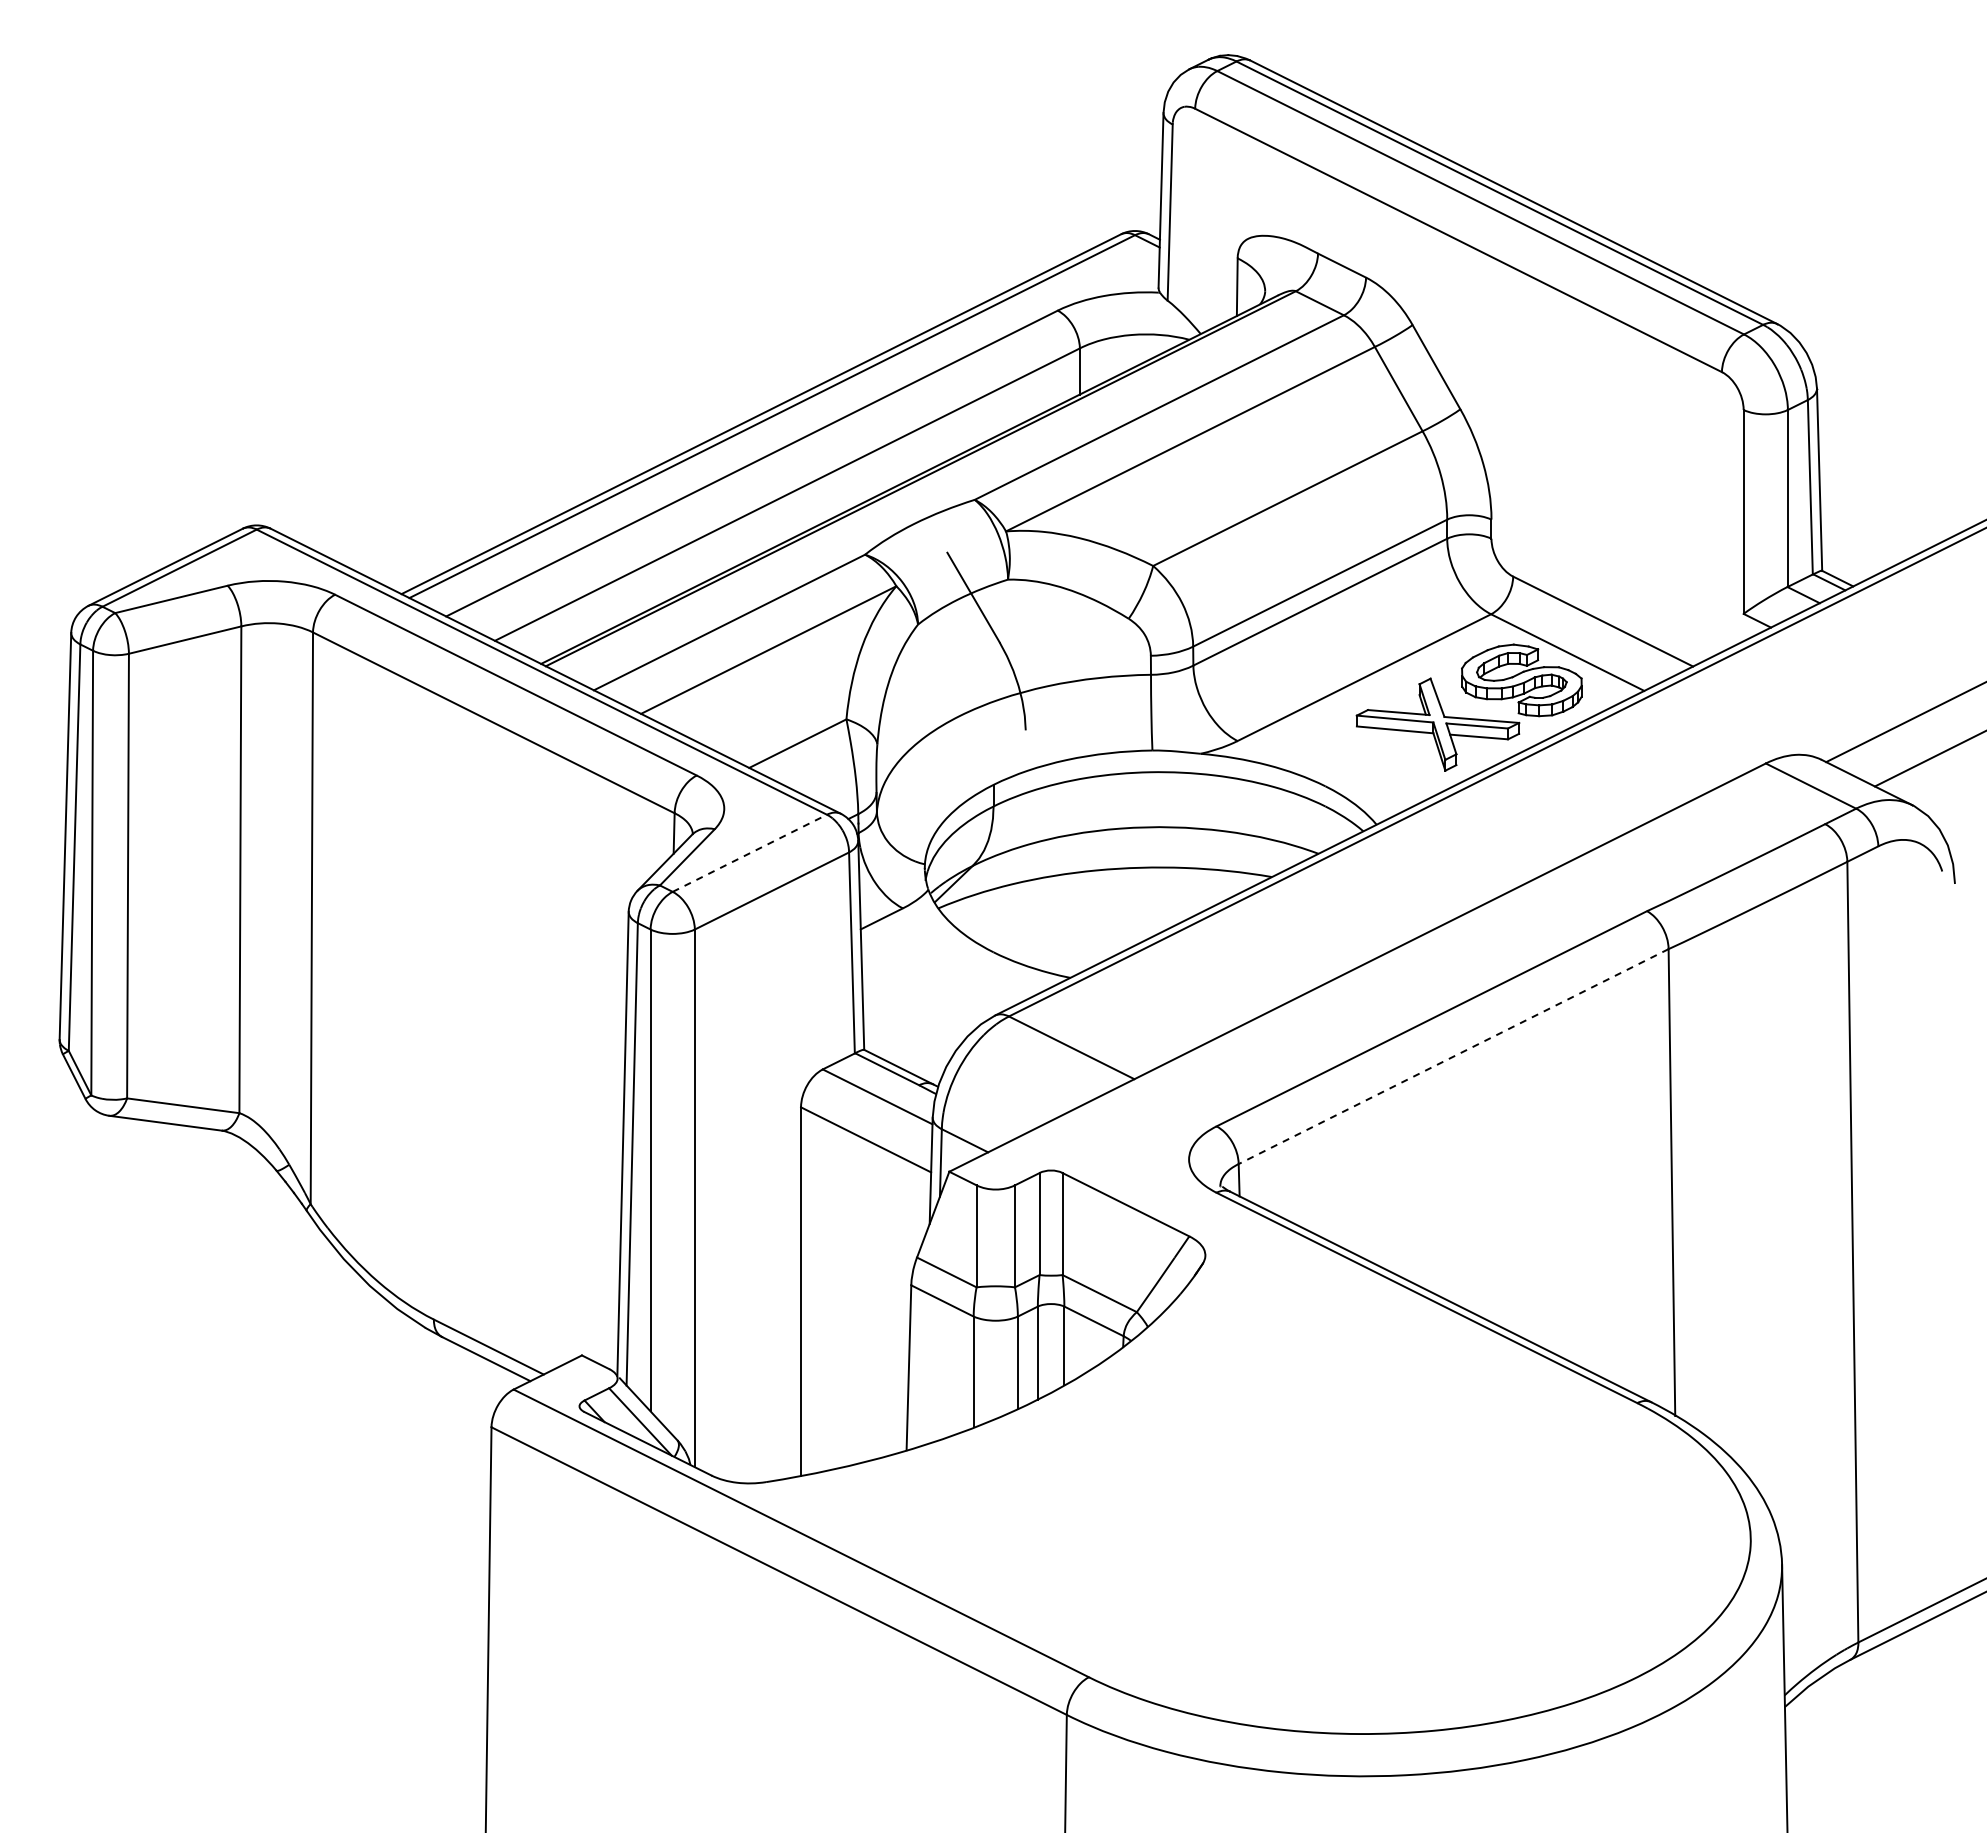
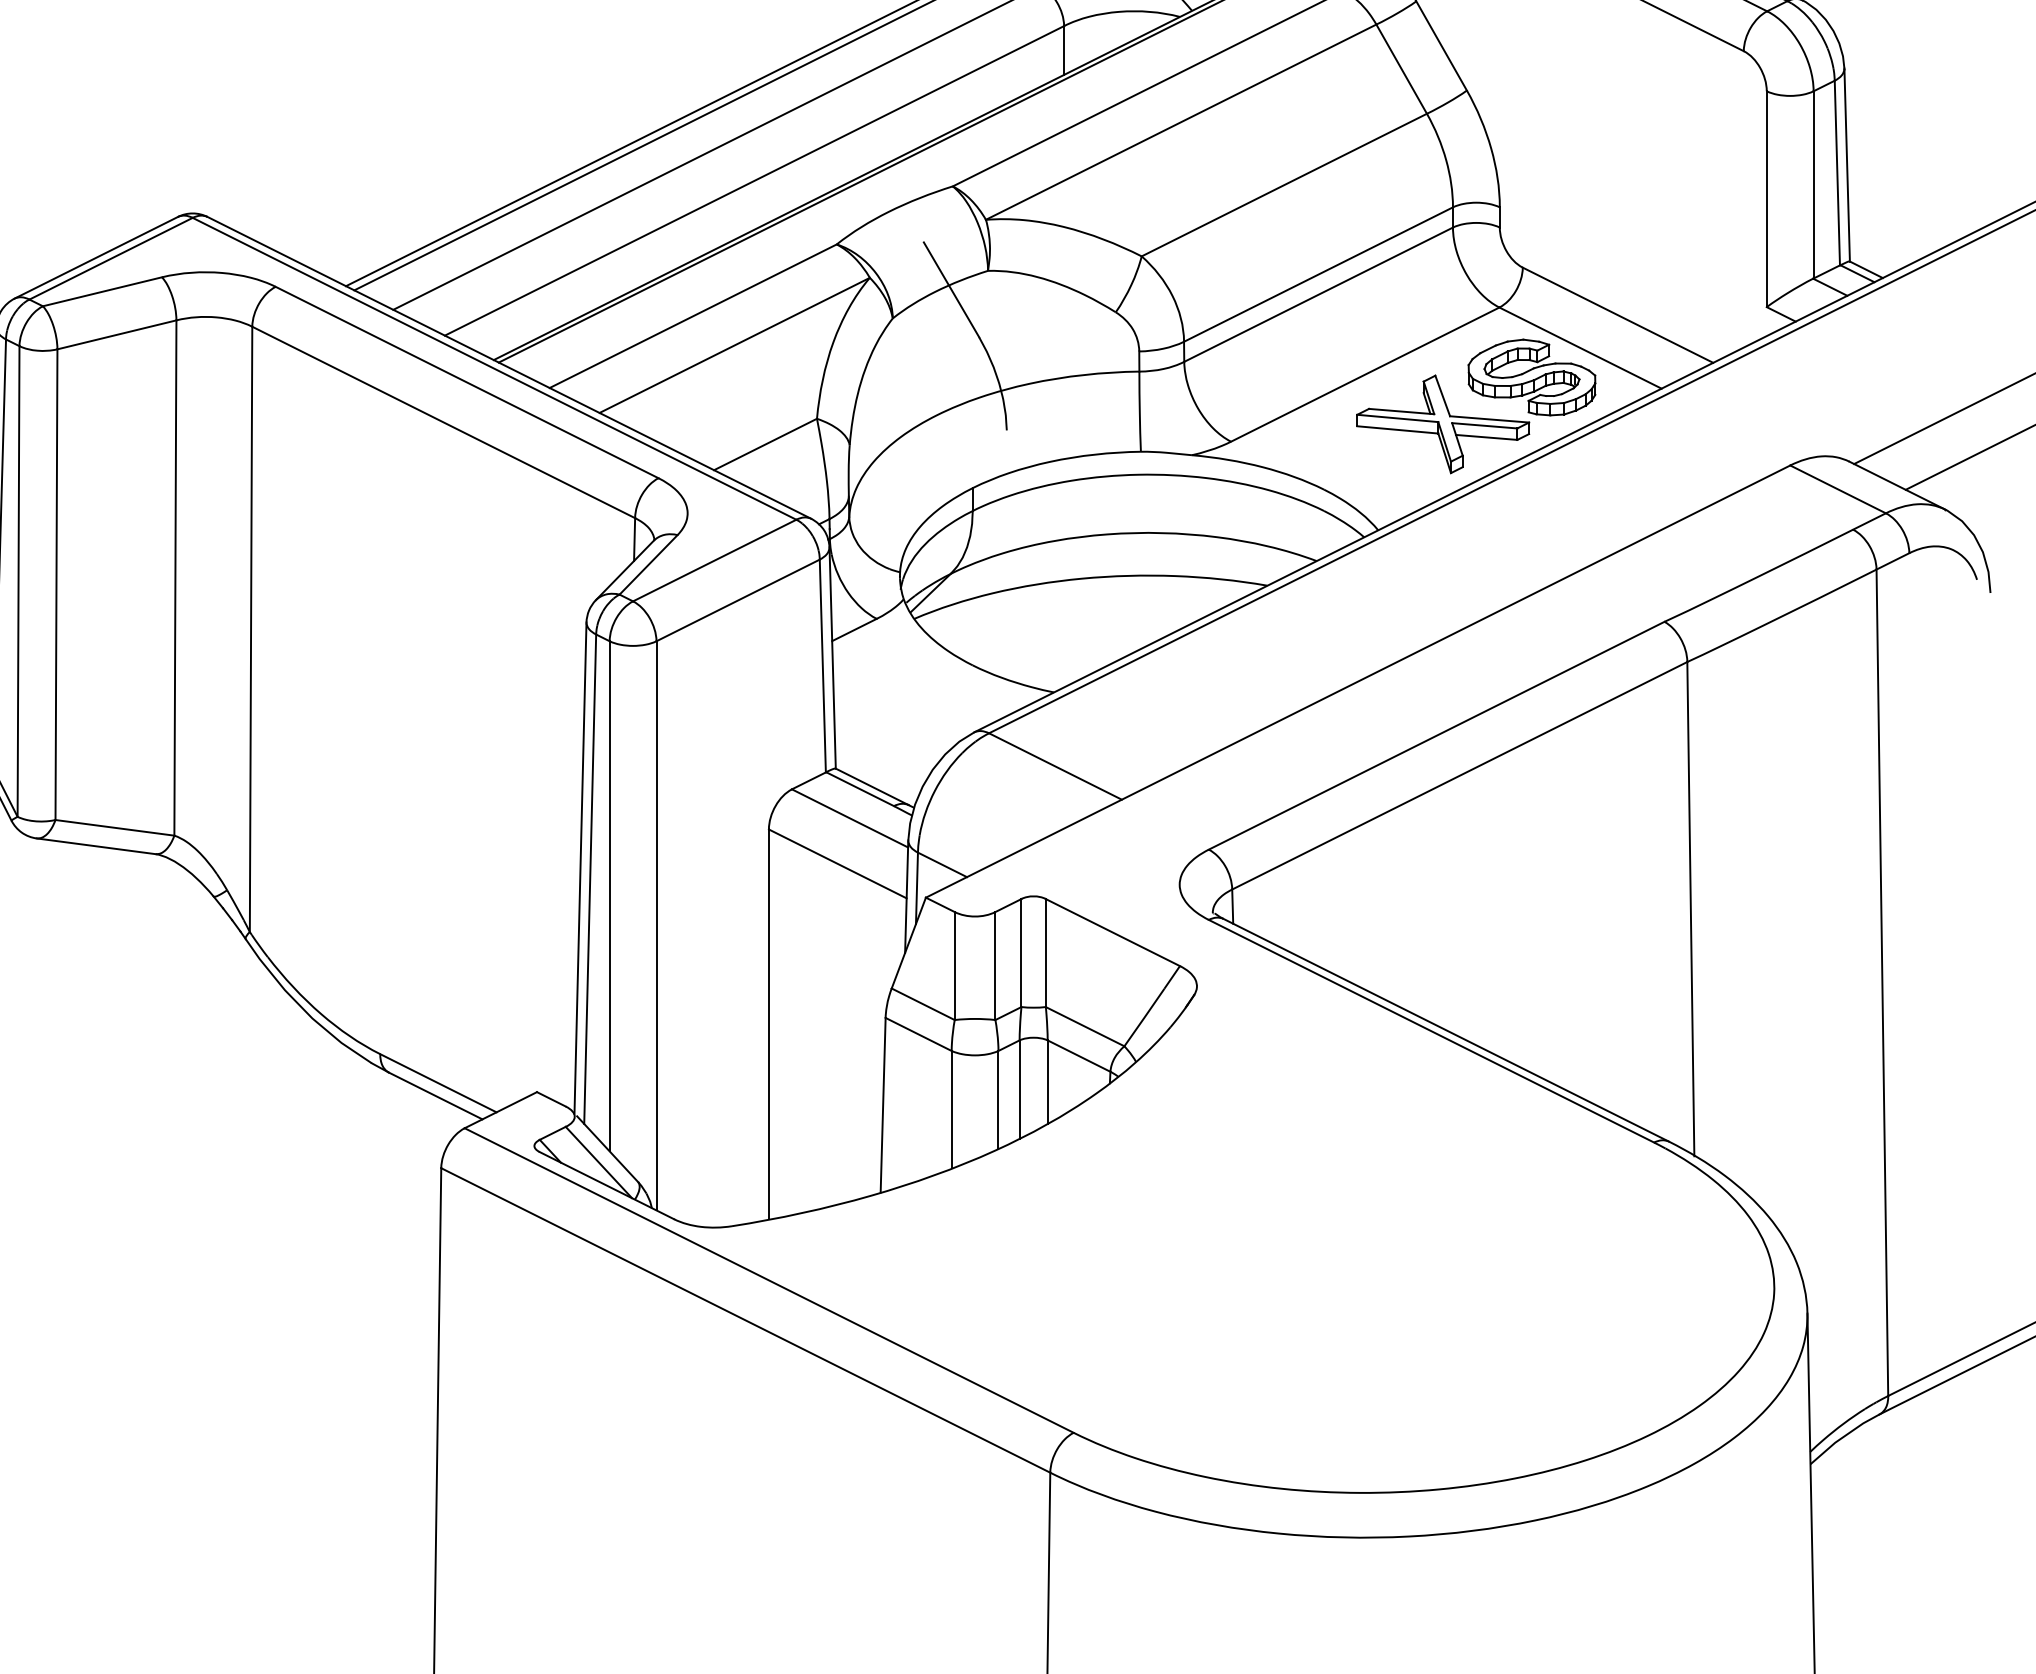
line: (750, 853) -> (715, 560), dashed -> solid
line: (1453, 1056) -> (1459, 775), dashed -> solid

